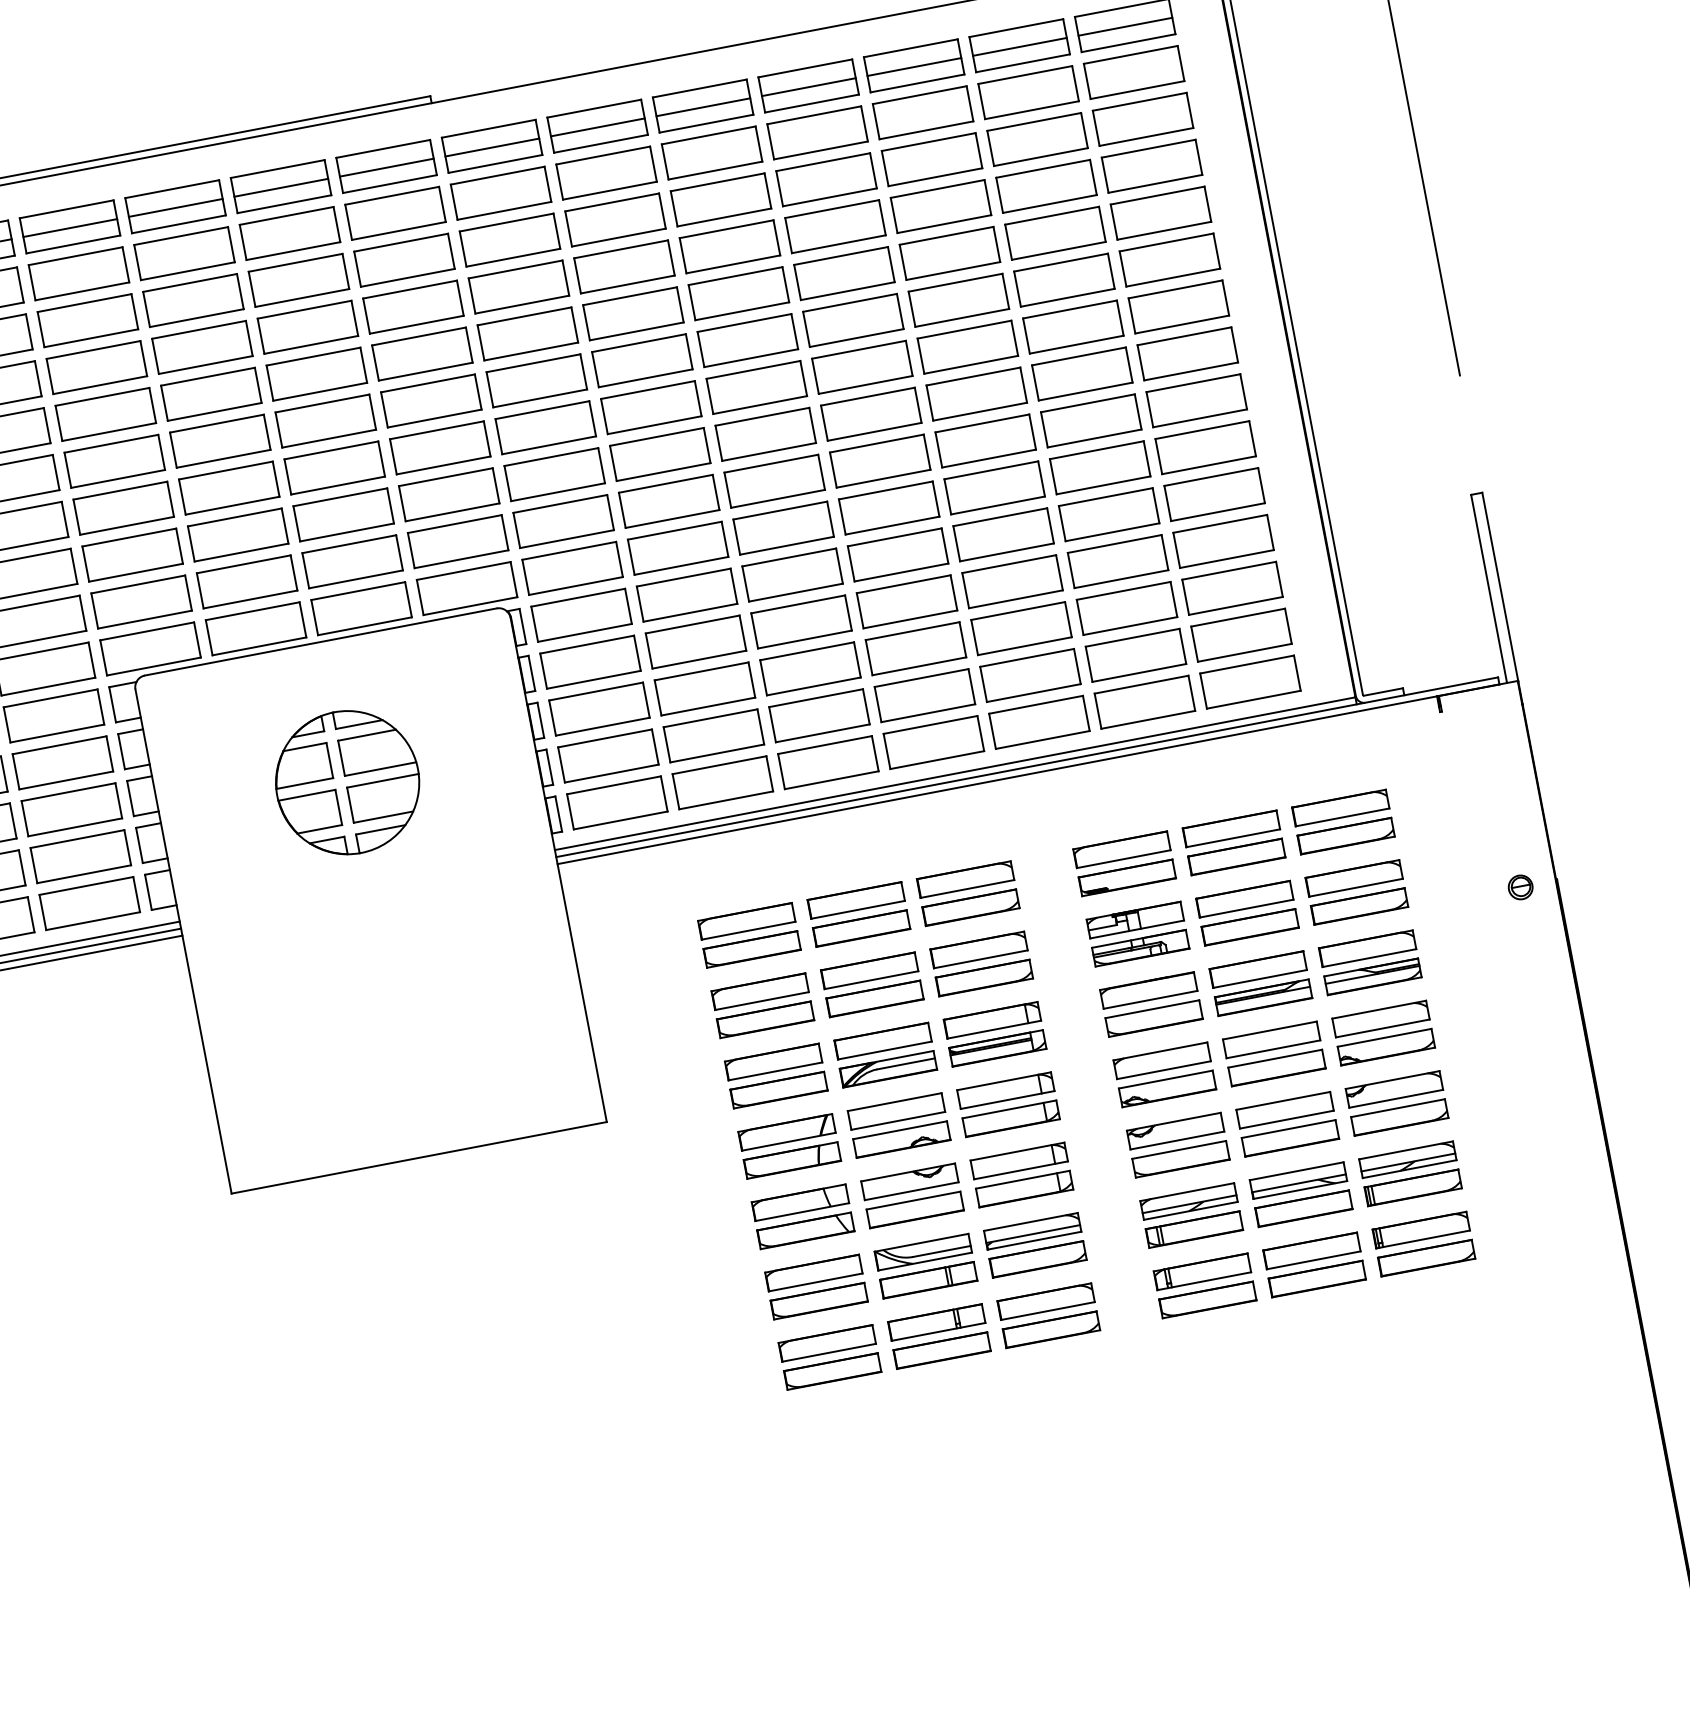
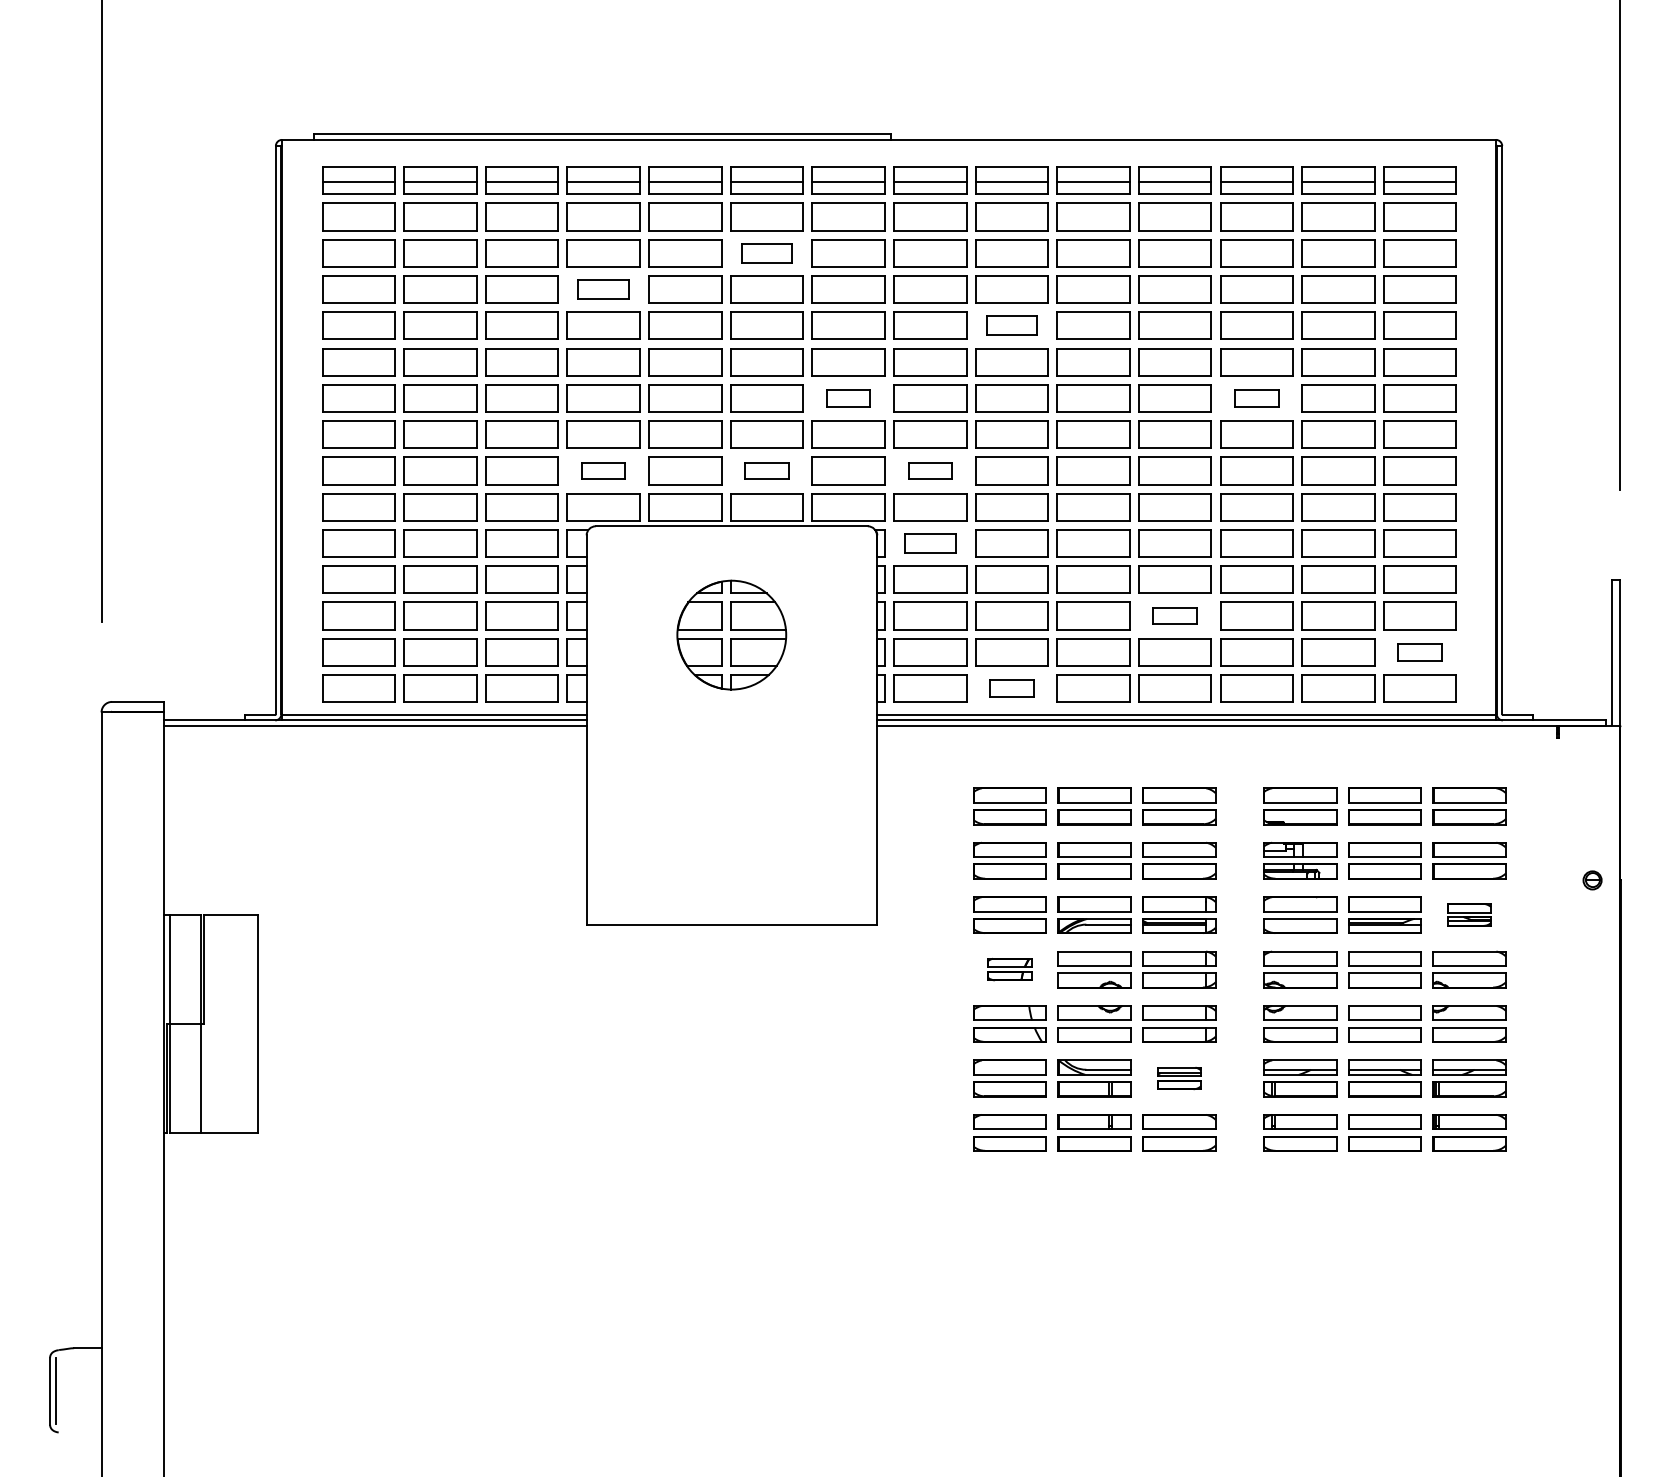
part: (298, 280) -> (766, 253), size x0.7
part: (632, 313) -> (1011, 325), size x0.7
part: (967, 347) -> (1256, 398), size x0.6
part: (96, 367) -> (603, 289), size x0.7
part: (440, 448) -> (848, 398), size x0.6
part: (563, 520) -> (930, 470), size x0.6
part: (351, 561) -> (766, 470), size x0.6
part: (141, 601) -> (603, 470), size x0.6
part: (581, 615) -> (930, 543), size x0.7
part: (1240, 635) -> (1419, 652), size x0.6
part: (914, 648) -> (1174, 615), size x0.6
part: (722, 782) -> (1011, 688), size x0.6
part: (1370, 961) -> (1469, 914), size x0.6
part: (789, 1146) -> (1009, 969), size x0.6
part: (1035, 1245) -> (1179, 1078), size x0.6

